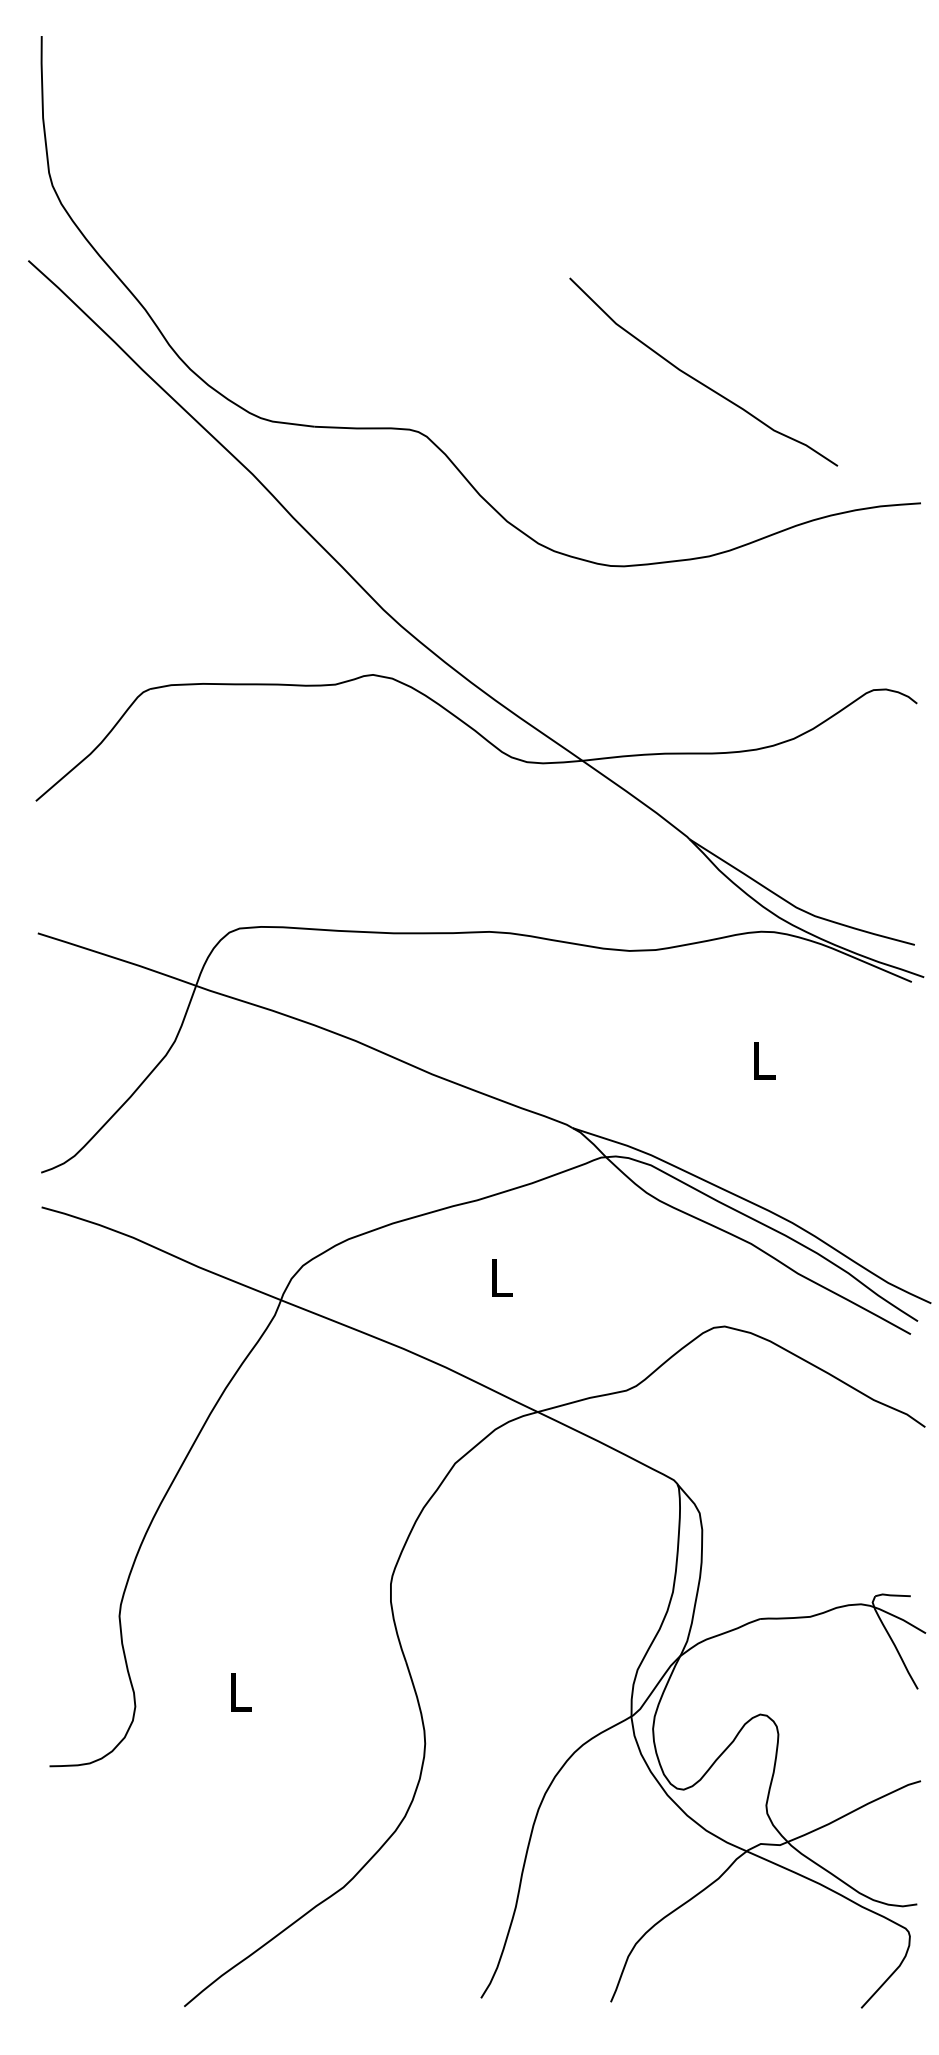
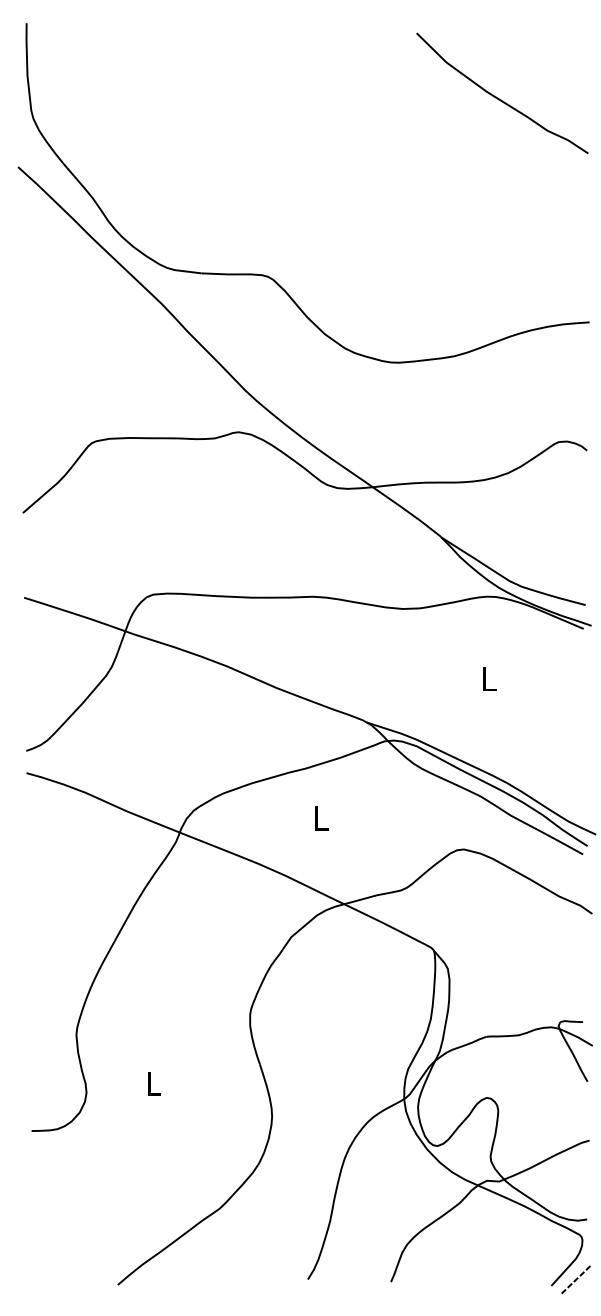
curve: (697, 378) -> (498, 97), moved
line: (898, 1998) -> (575, 1279), added

